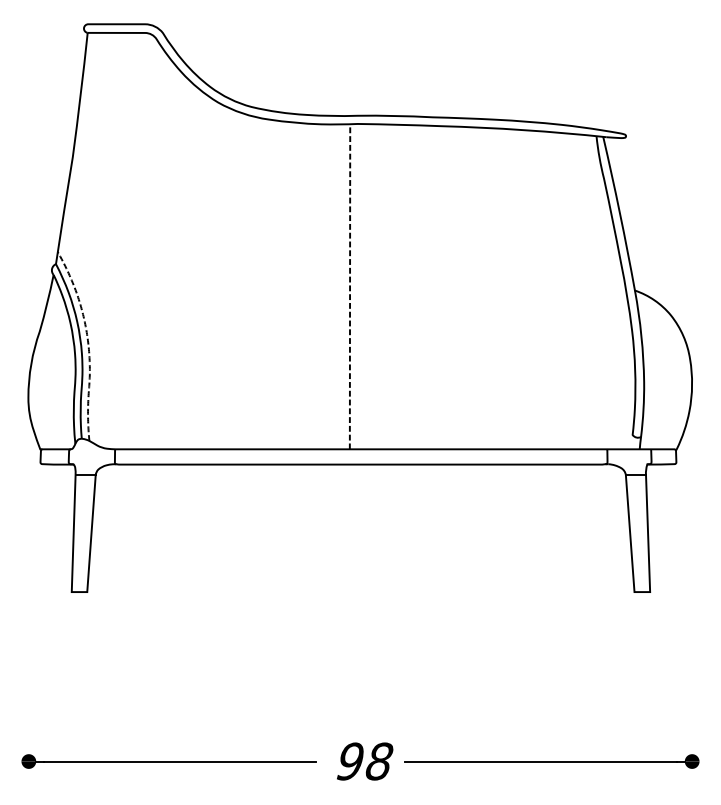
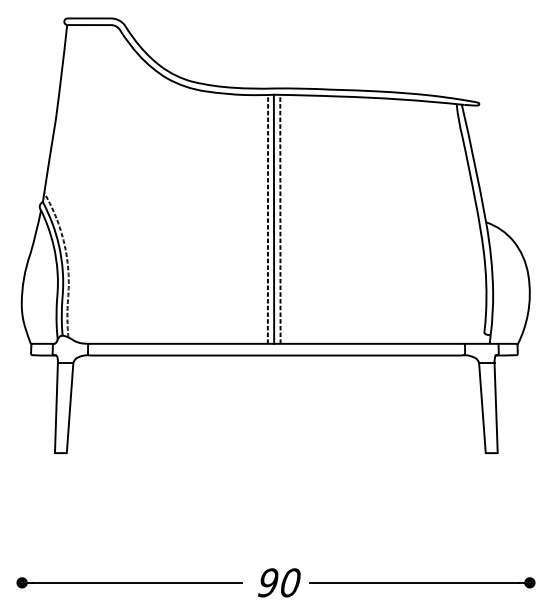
line: (357, 285) -> (273, 218), added
line: (366, 285) -> (280, 218), added
text: (379, 761) -> (290, 582), 98 -> 90

